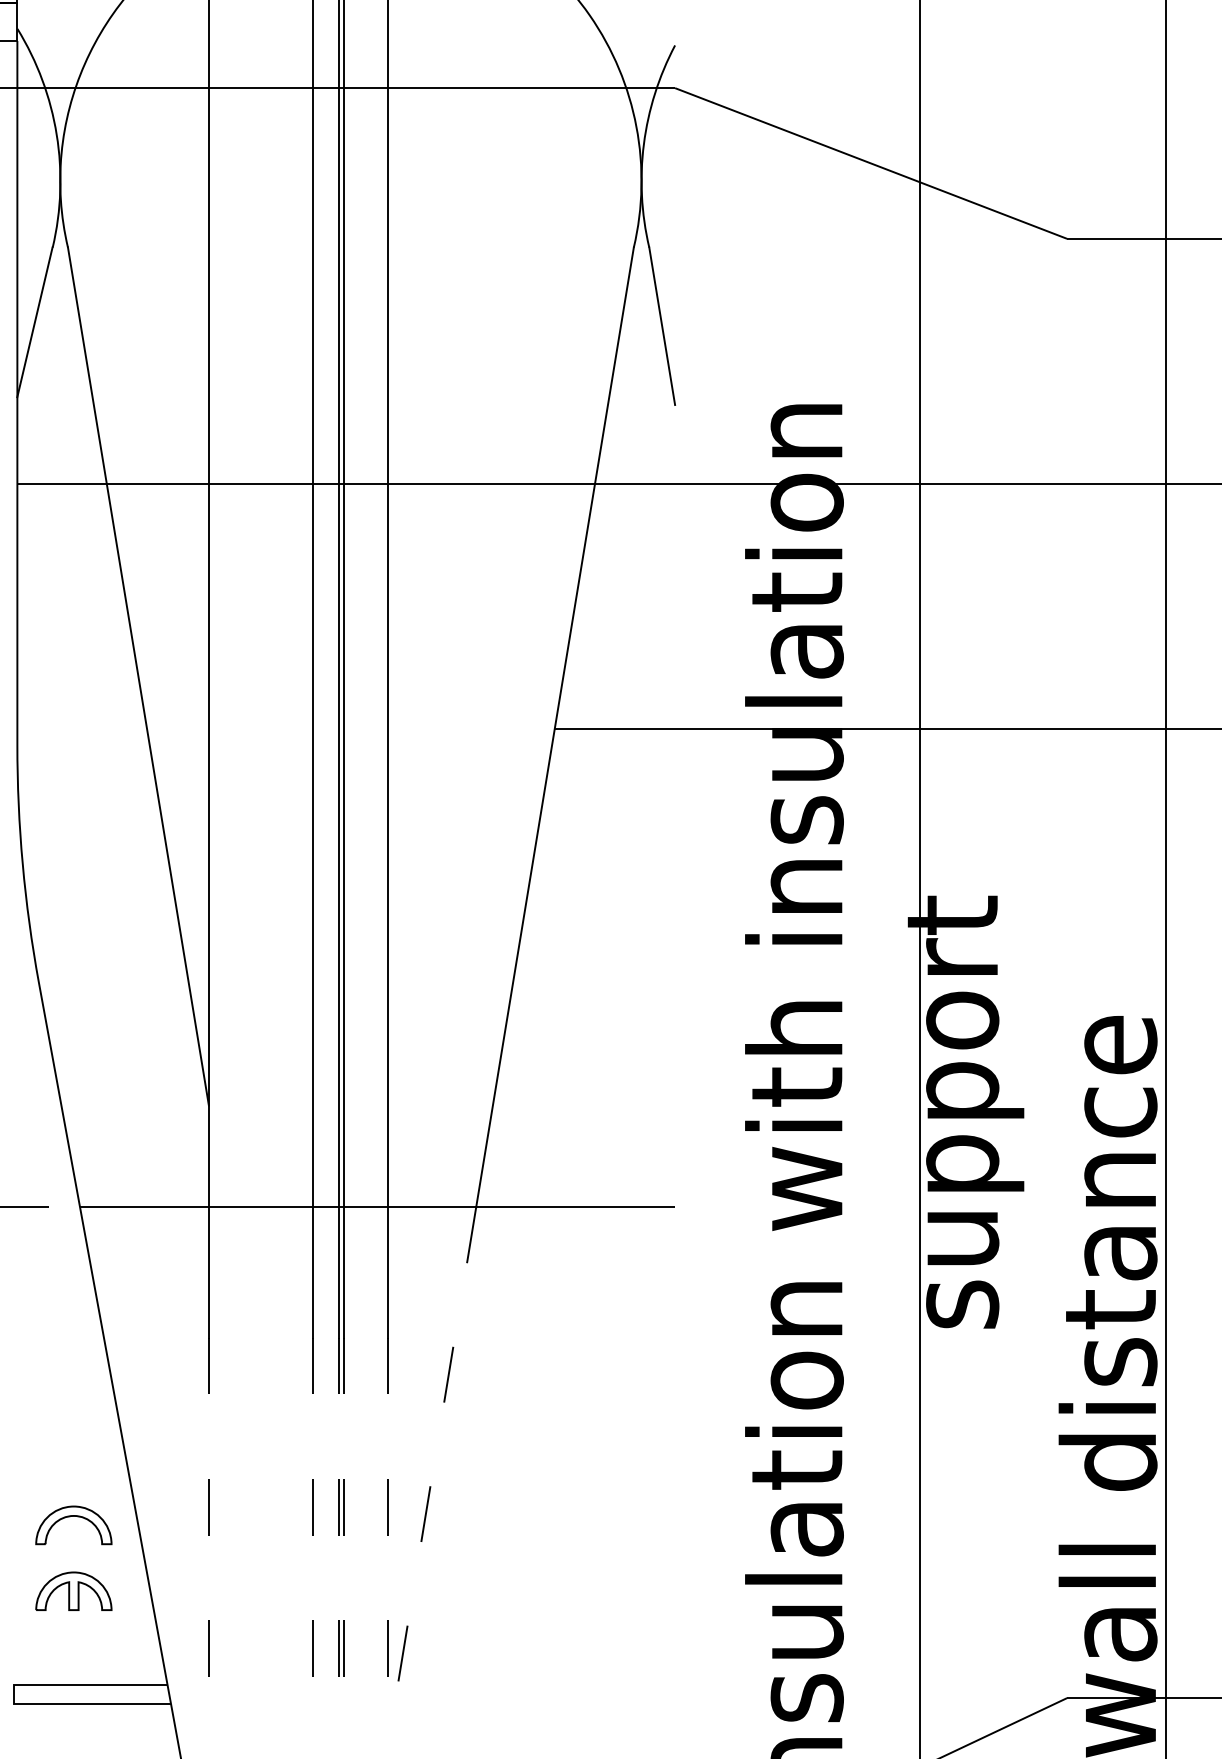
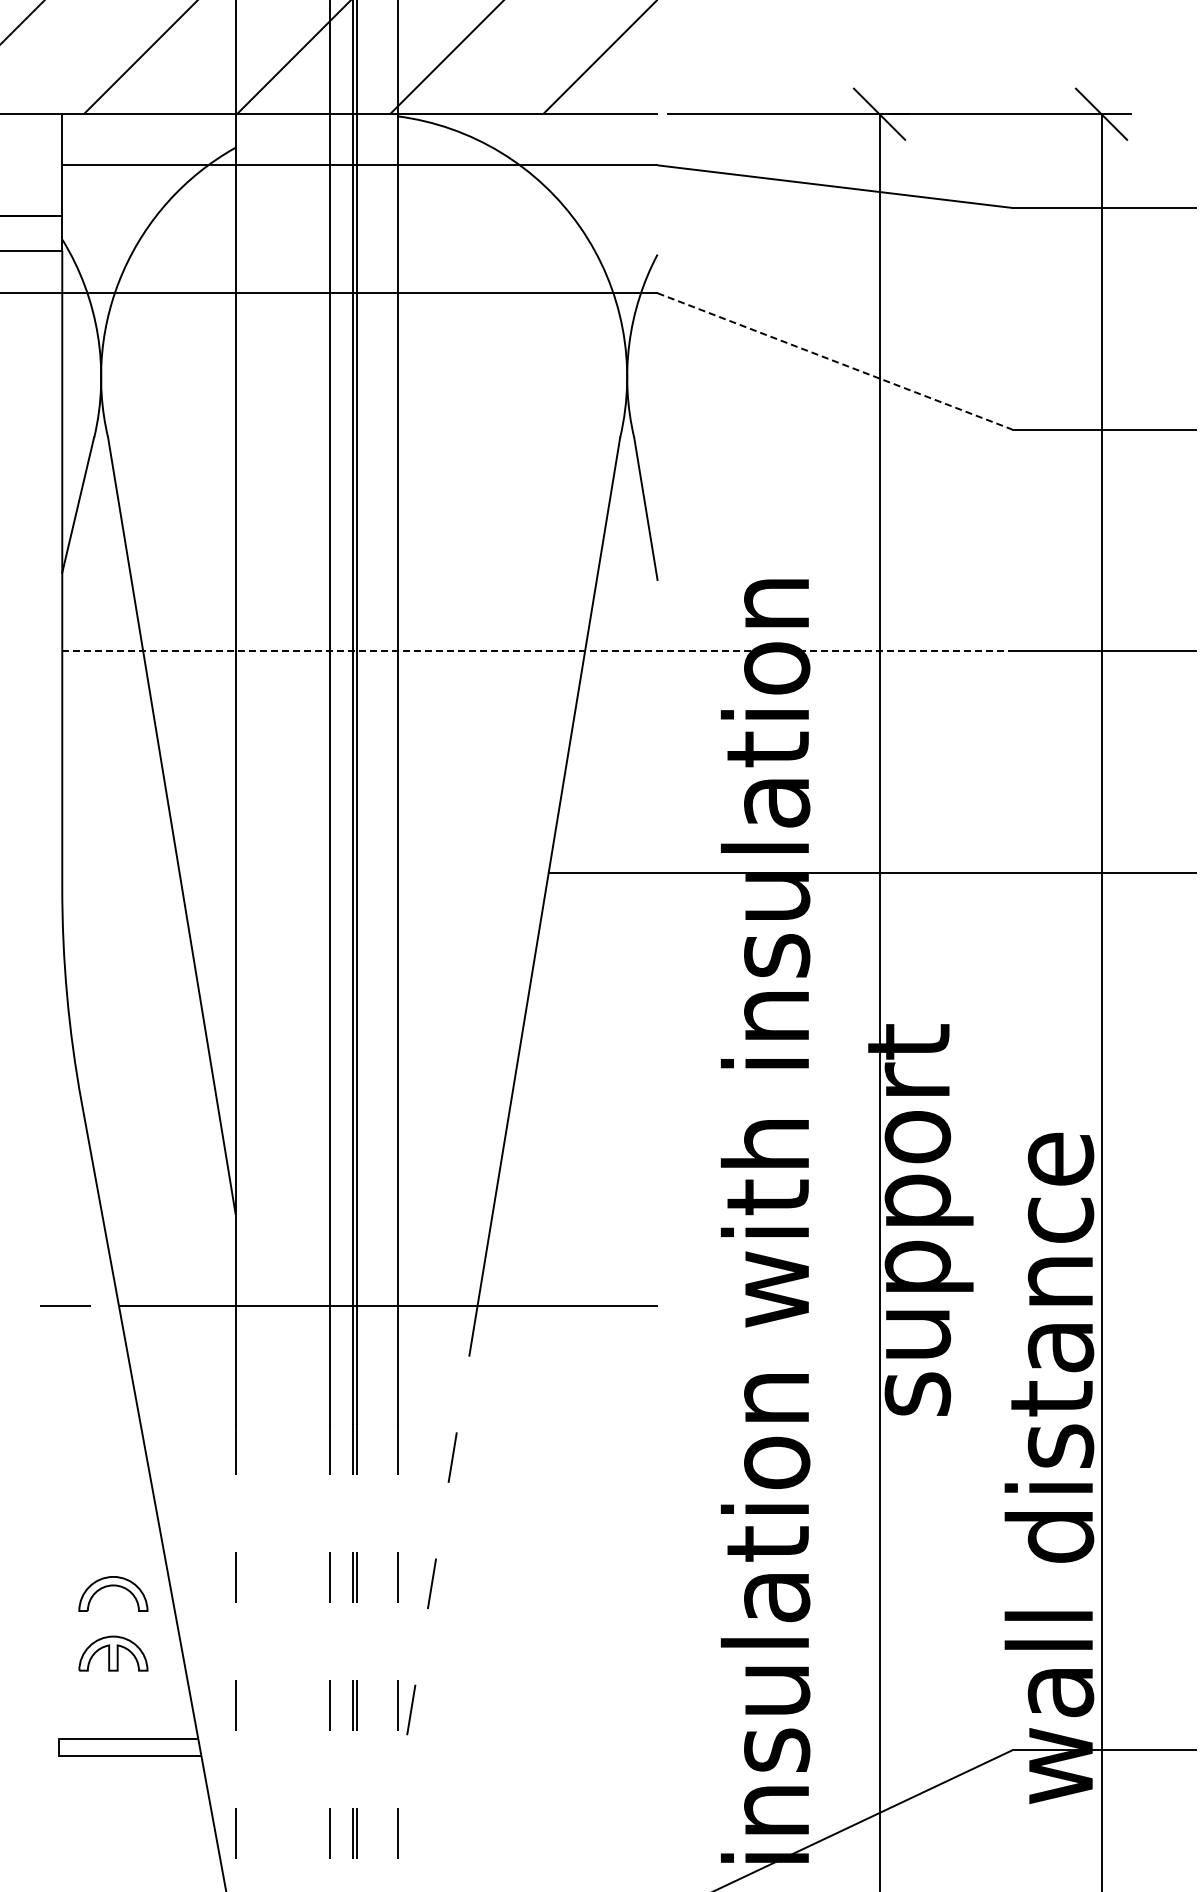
line: (871, 163) -> (835, 361), solid -> dashed
line: (542, 484) -> (537, 651), solid -> dashed

